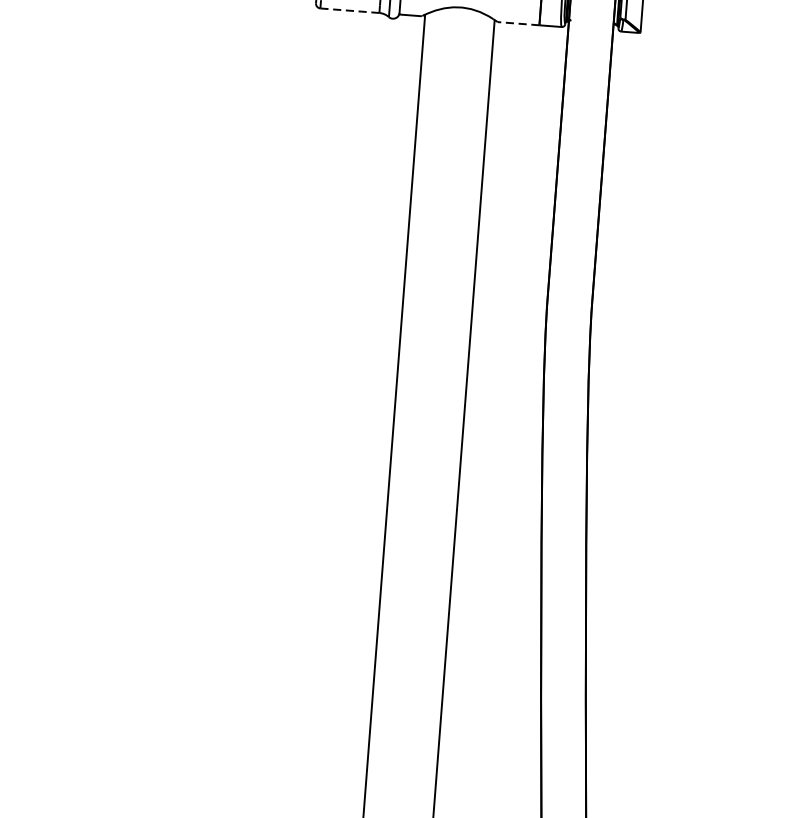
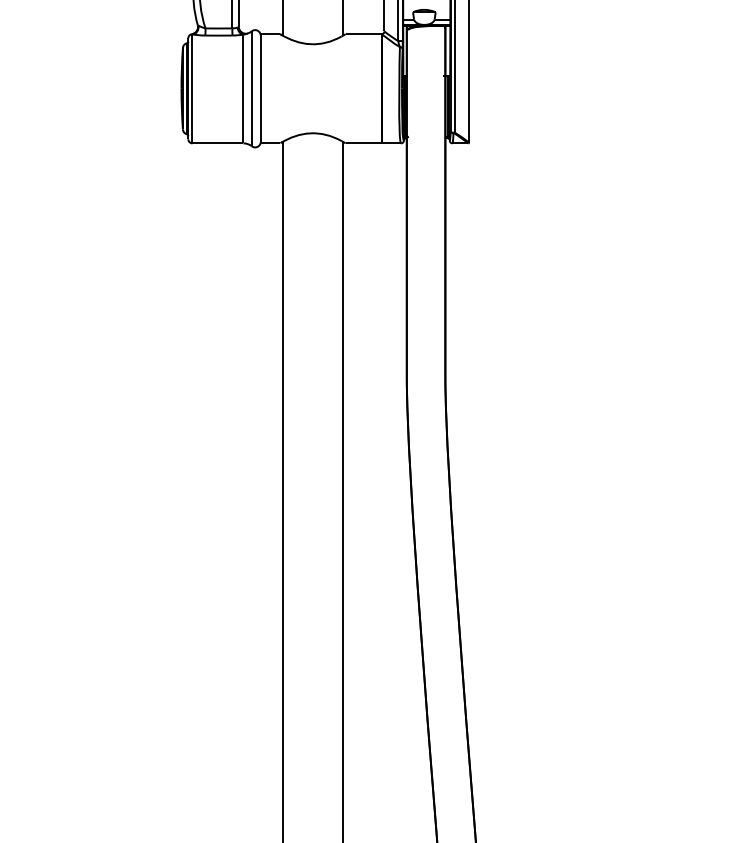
line: (349, 10) -> (217, 143), dashed -> solid
line: (518, 23) -> (363, 143), dashed -> solid

